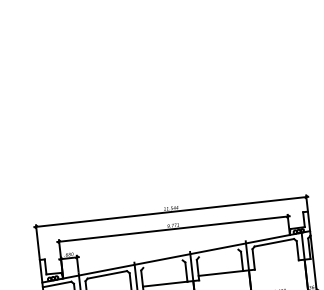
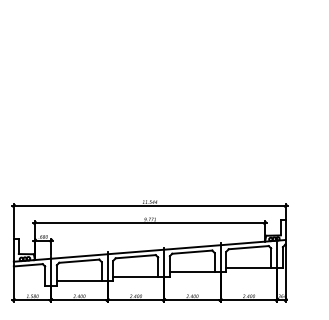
line: (218, 252) -> (192, 251), added
line: (276, 262) -> (248, 267), added
line: (162, 264) -> (135, 256), added

